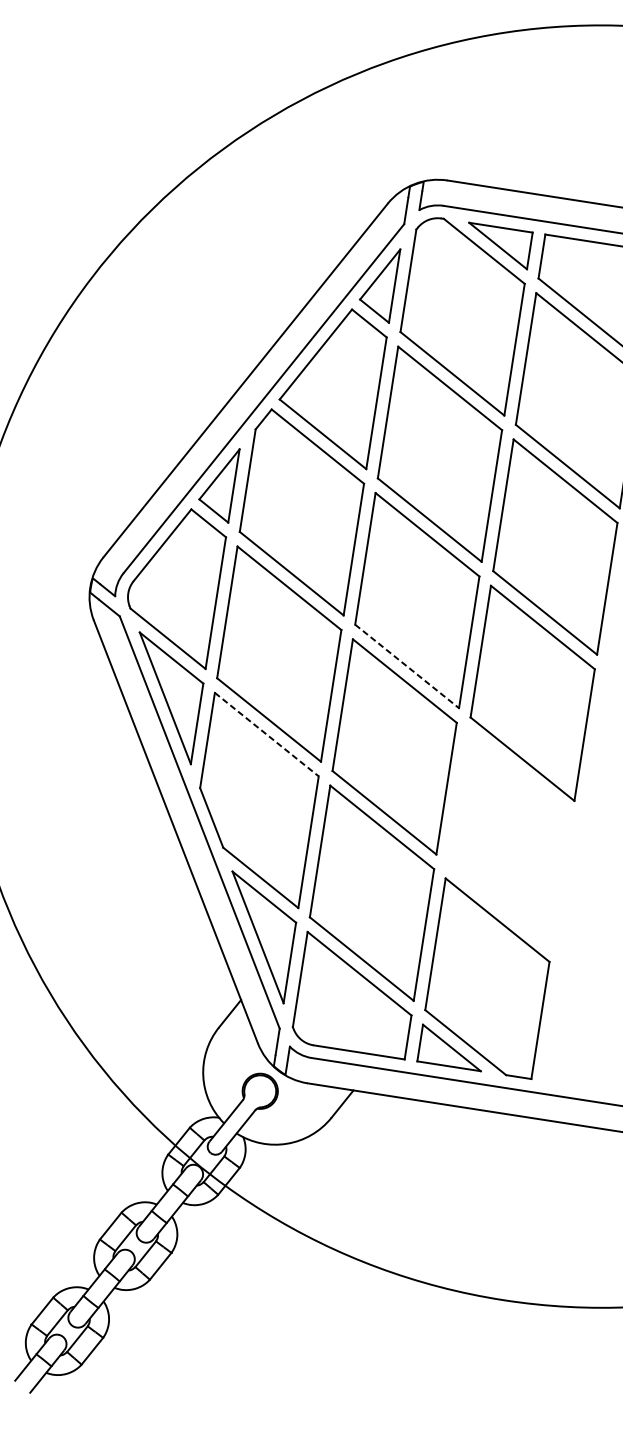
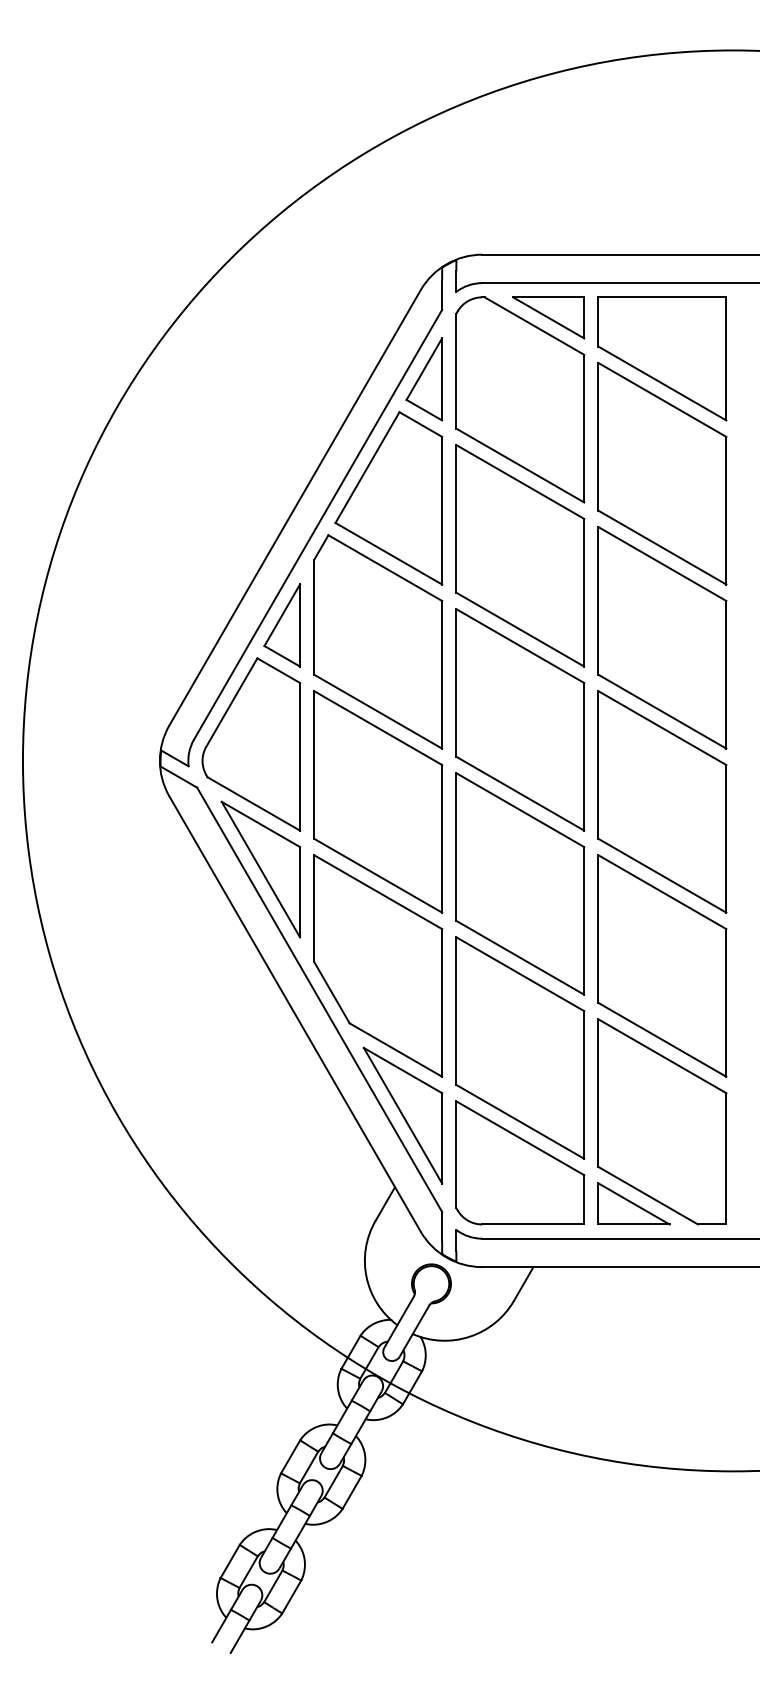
line: (407, 666) -> (520, 793), dashed -> solid
line: (267, 734) -> (378, 892), dashed -> solid
part: (510, 839) -> (662, 965), added

